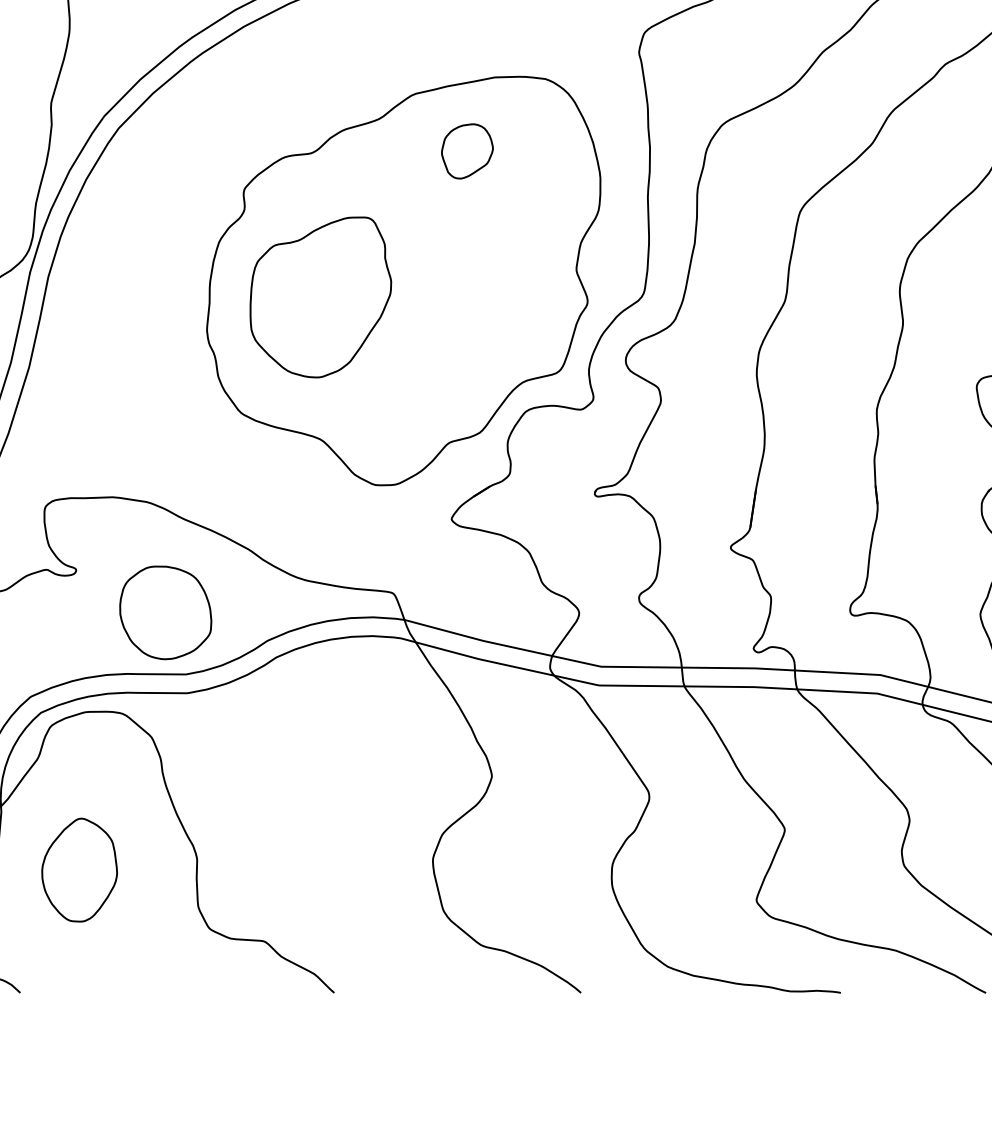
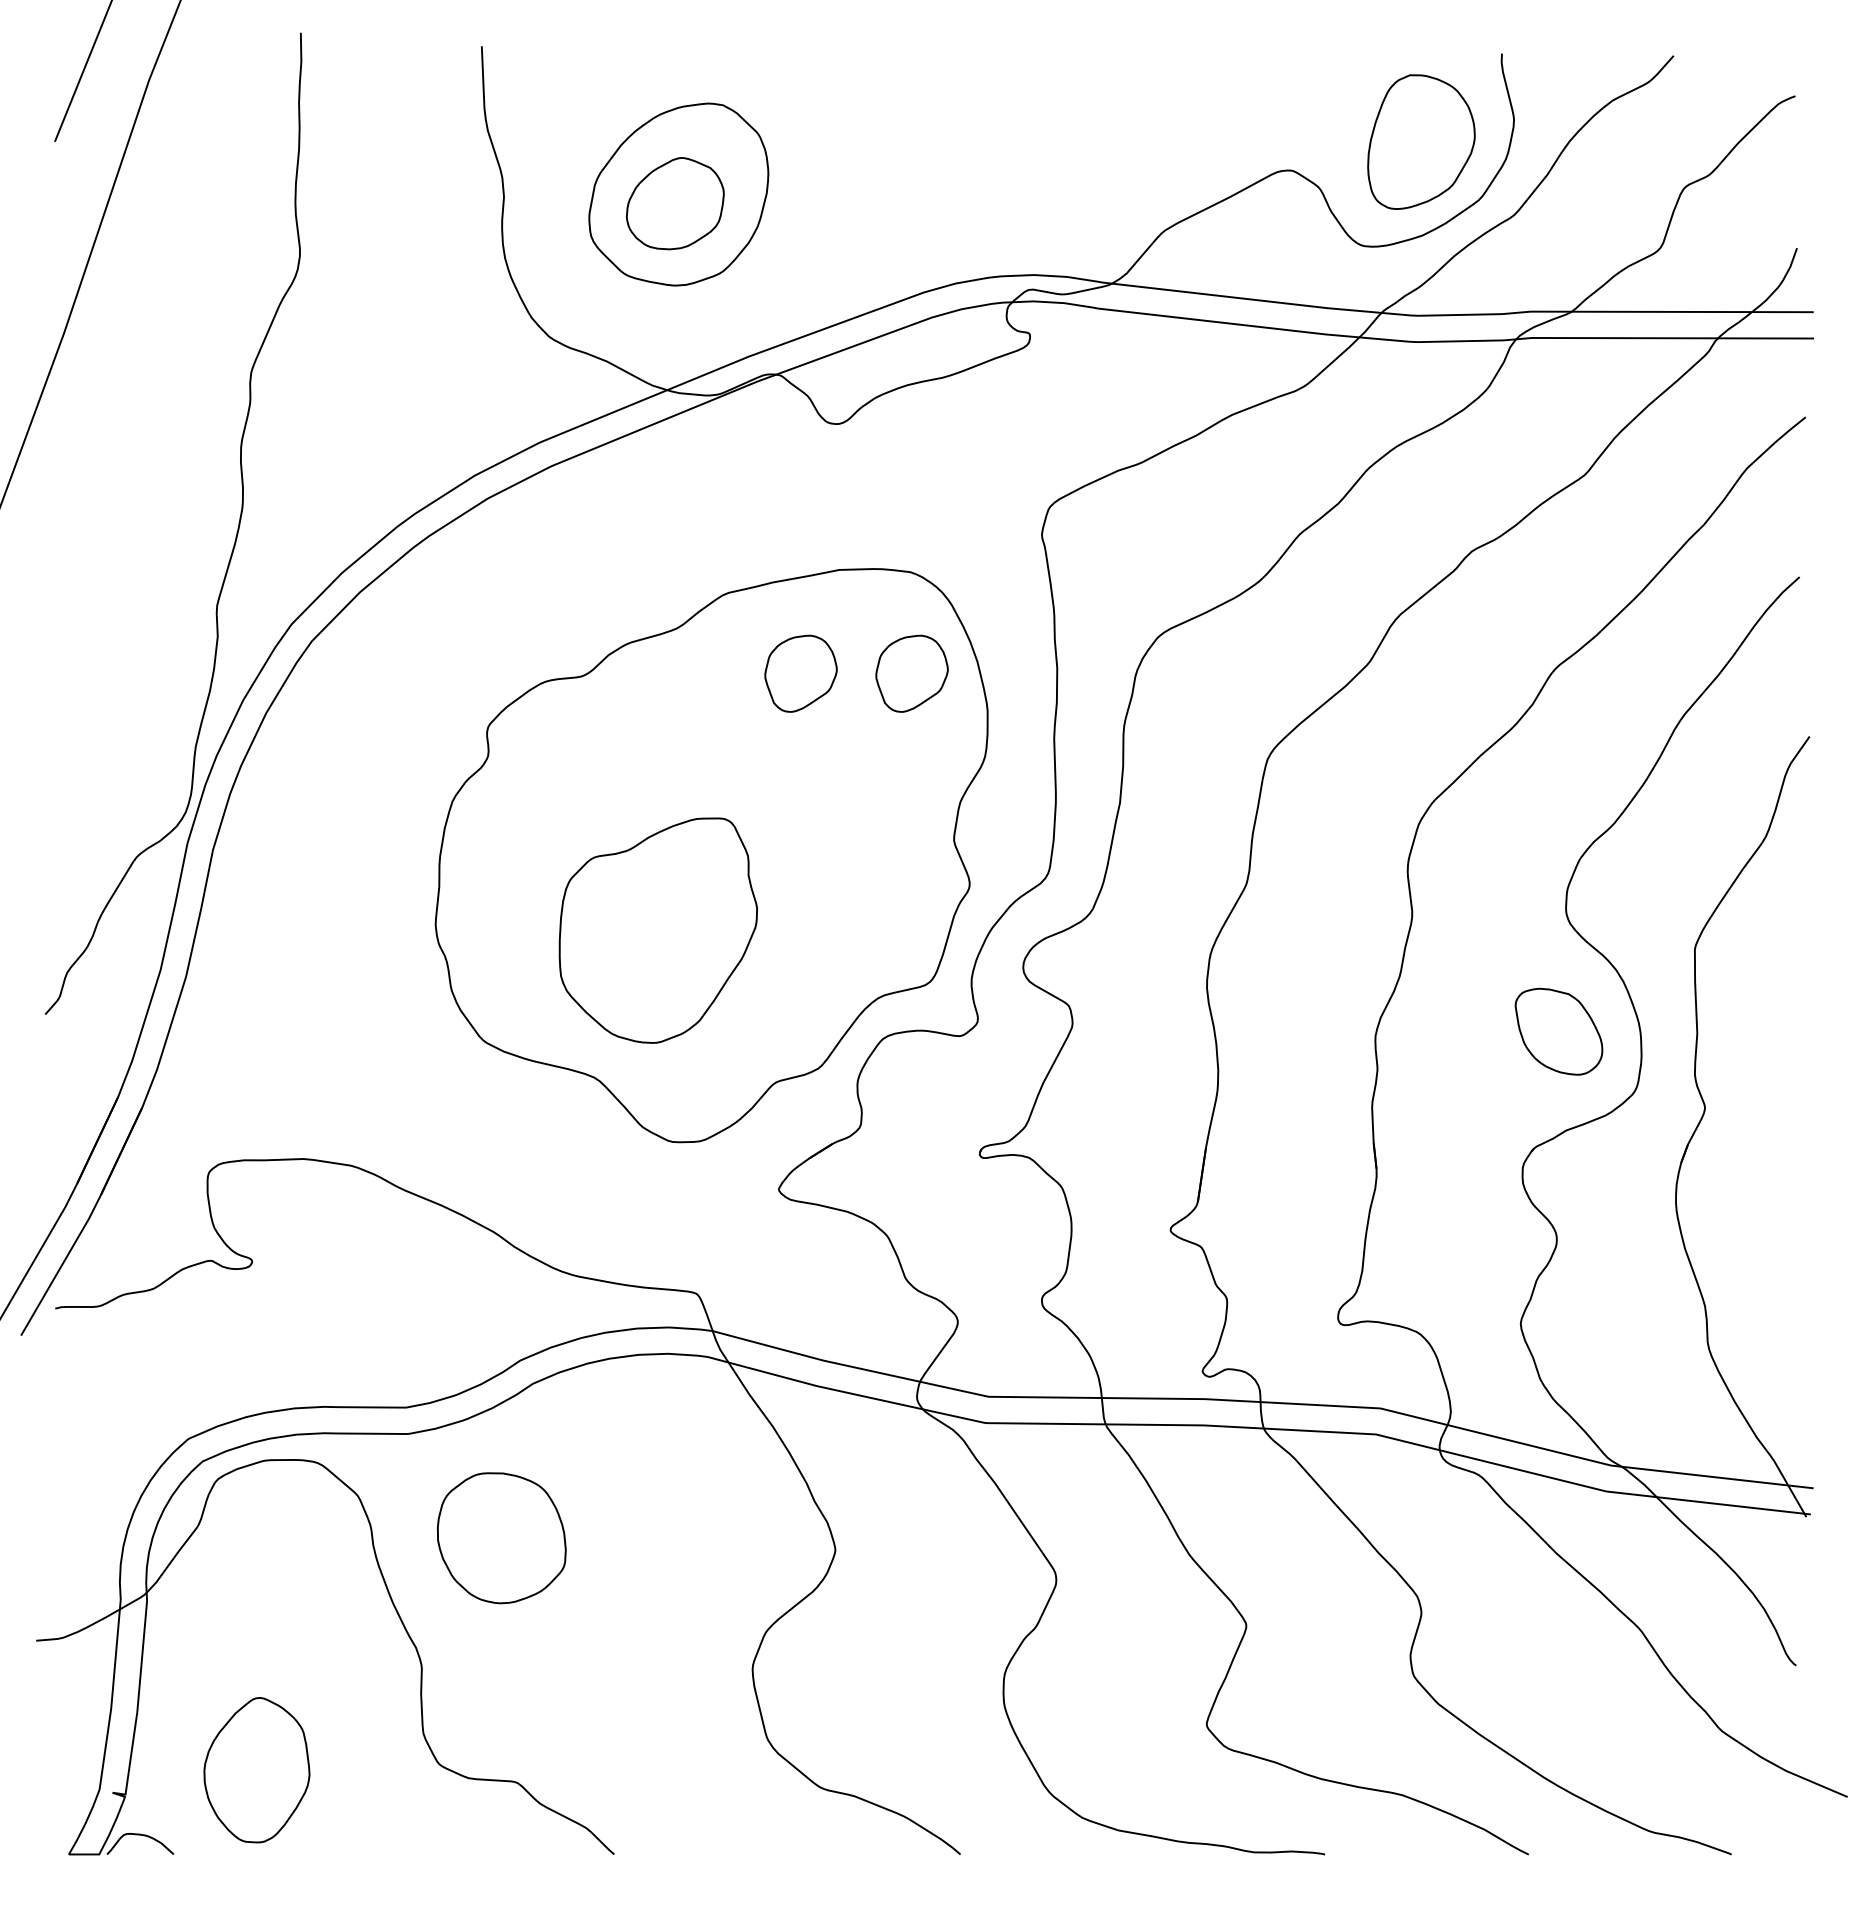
part: (546, 151) -> (911, 673), added
part: (320, 297) -> (657, 930), moved
part: (165, 613) -> (501, 1538), moved
part: (79, 870) -> (256, 1770), moved

